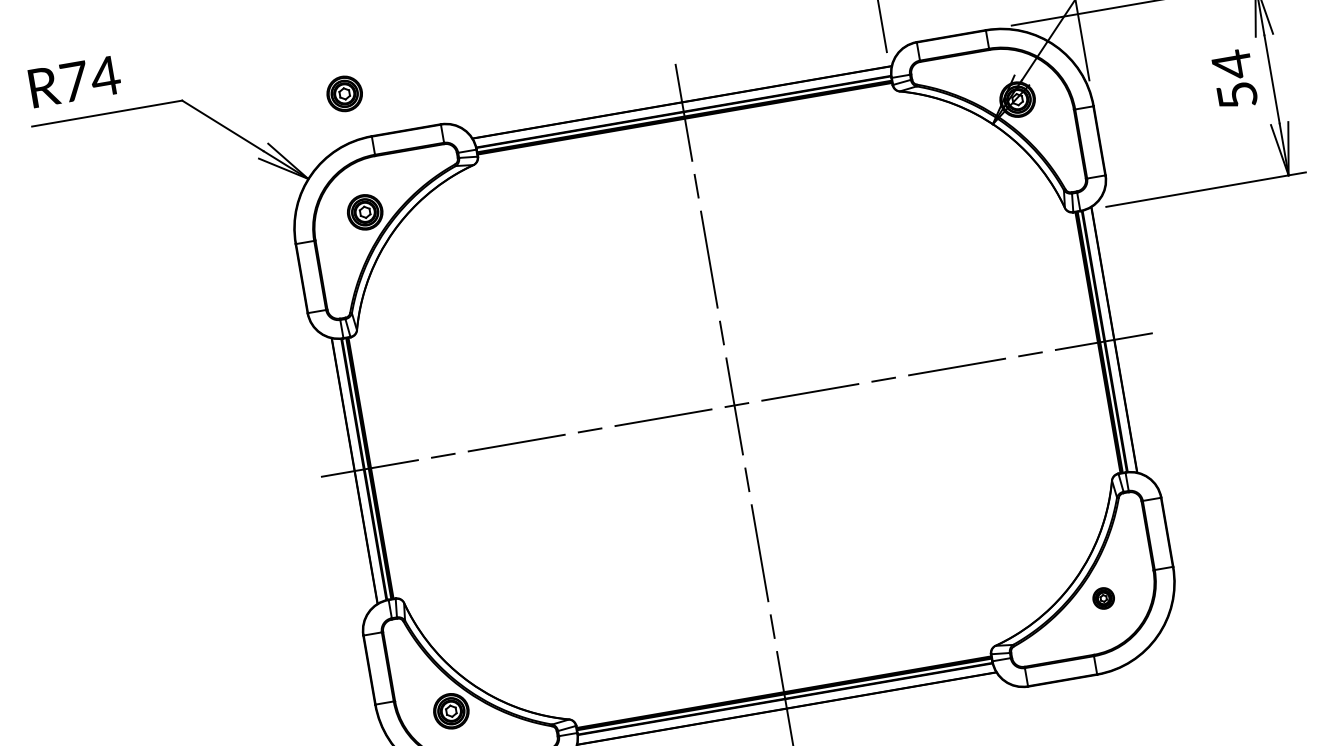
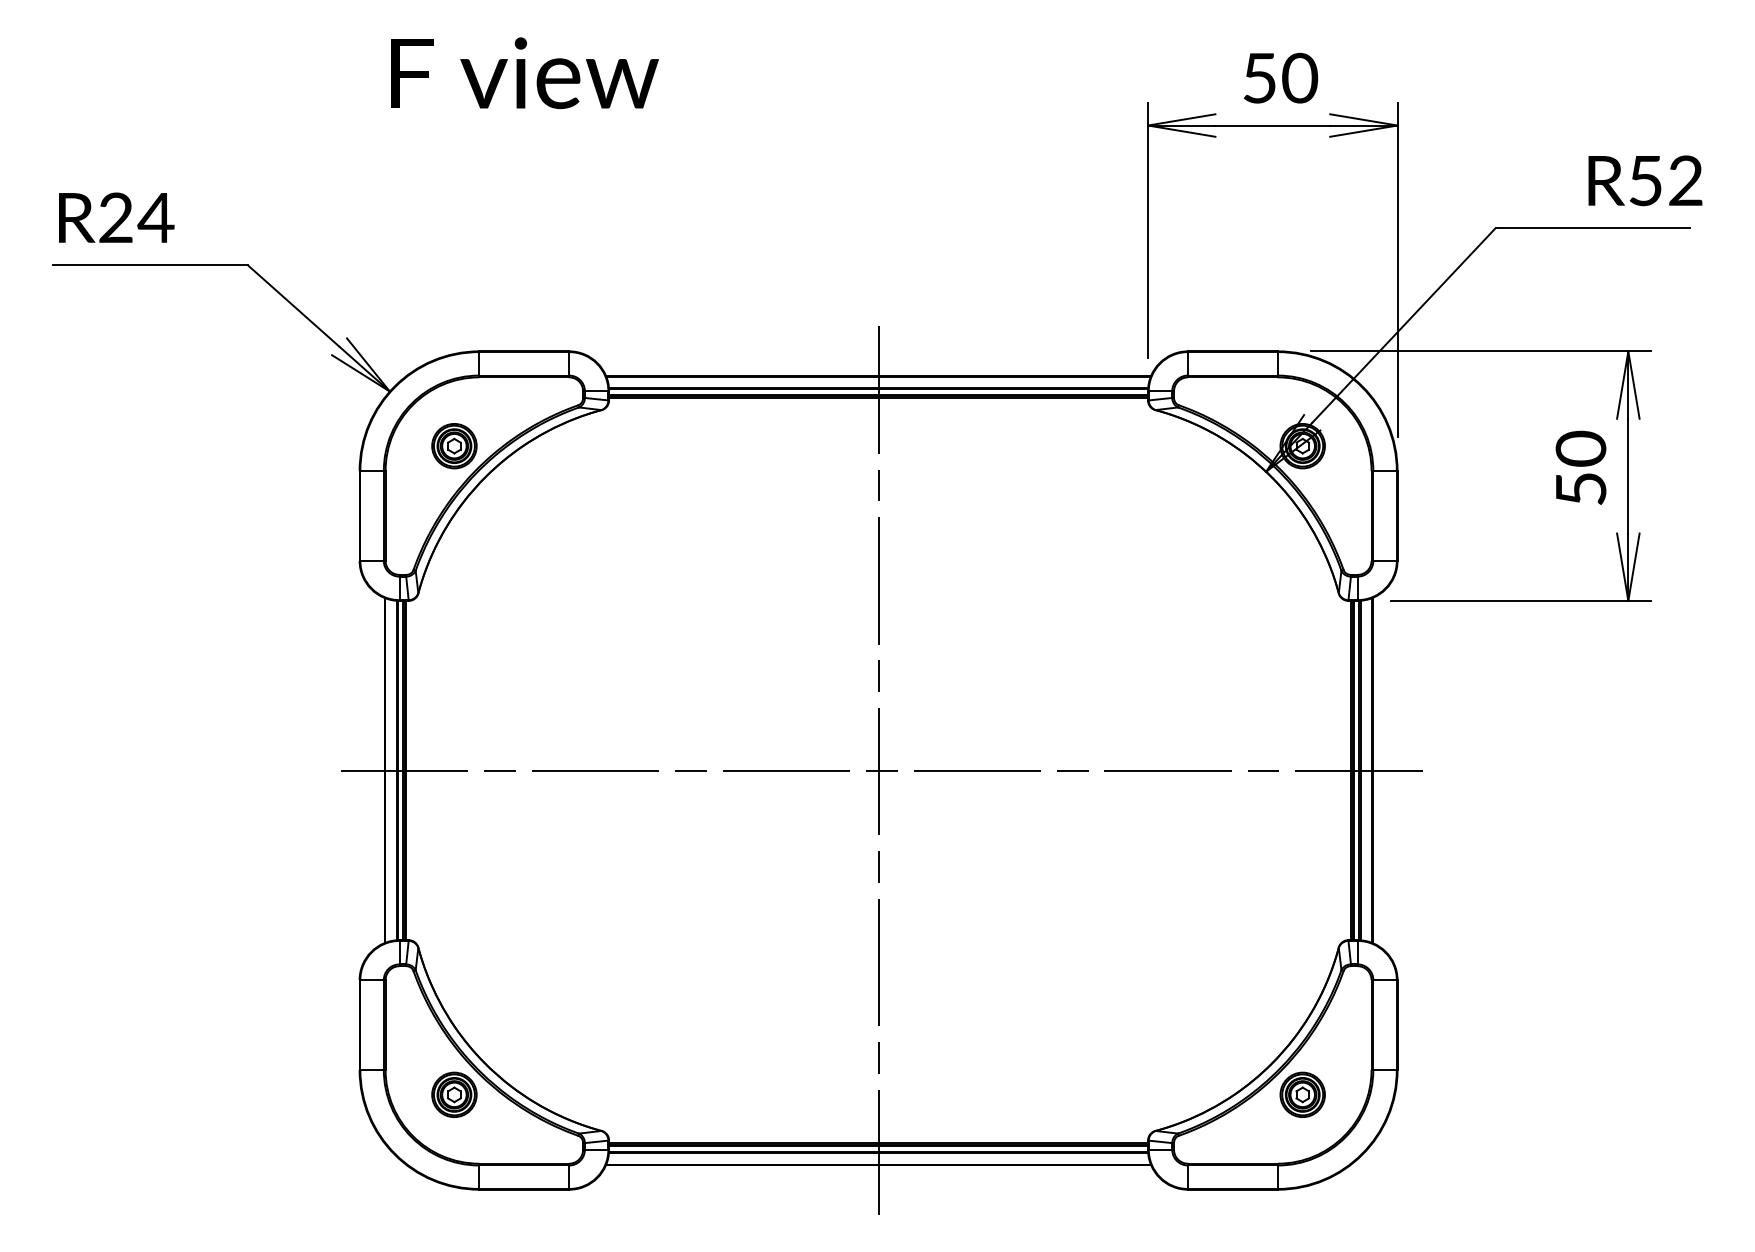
text: (1231, 64) -> (1580, 448), 54 -> 50
text: (74, 81) -> (116, 217), R74 -> R24
part: (344, 94) -> (454, 292), removed
part: (1103, 598) -> (1302, 1094), size x1.67

